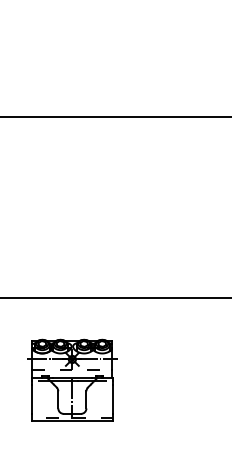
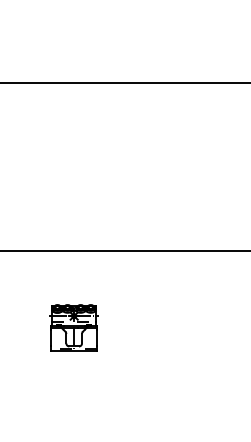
part: (71, 380) -> (73, 327), size x0.6

